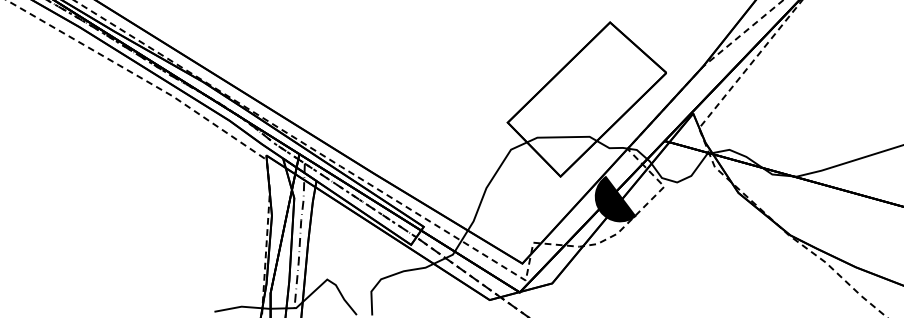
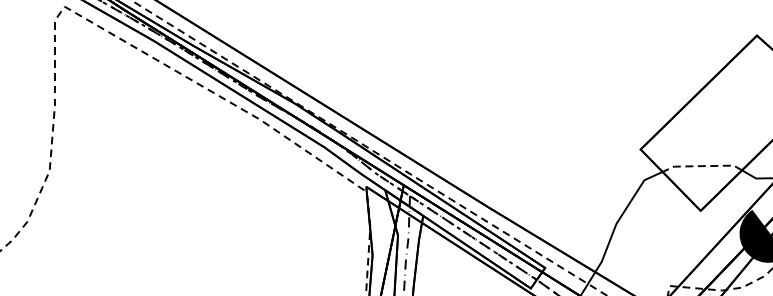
line: (562, 137) -> (702, 166), solid -> dashed

